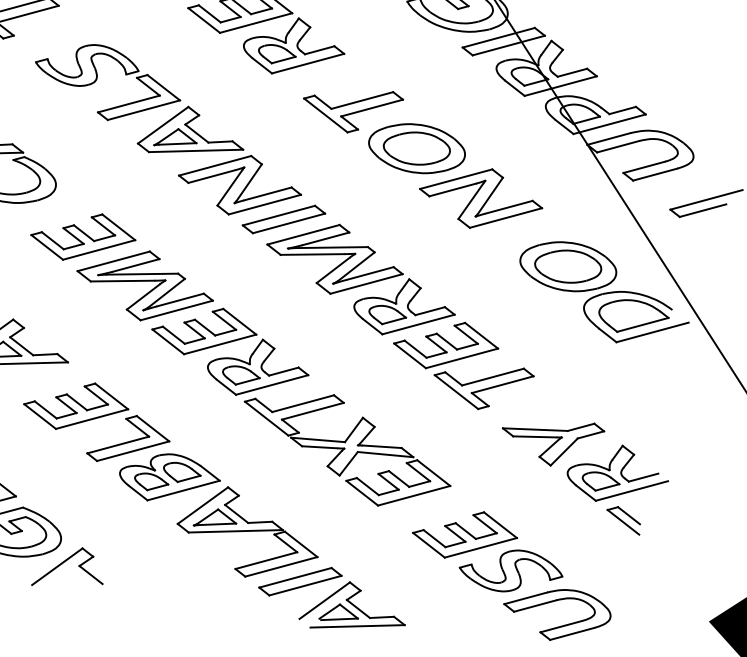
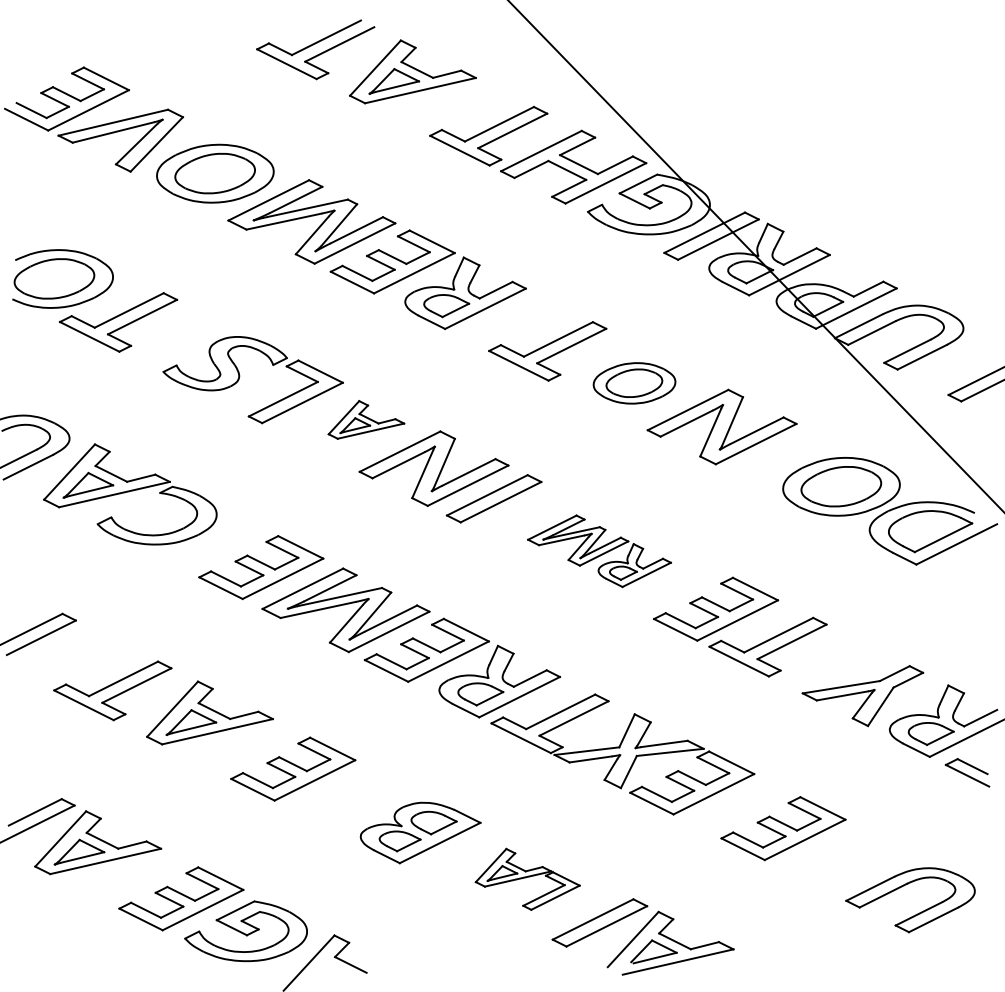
part: (193, 134) -> (366, 419), size x0.6
part: (416, 148) -> (634, 383), size x0.7
part: (361, 278) -> (599, 550), size x0.6
part: (129, 441) -> (364, 797), removed
part: (248, 534) -> (527, 879), size x0.6
part: (511, 570) -> (846, 859), removed

